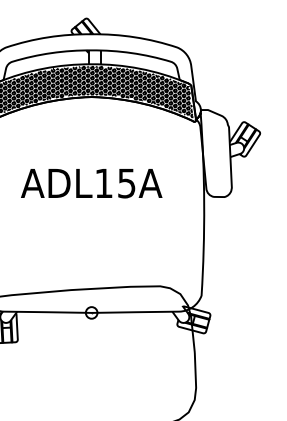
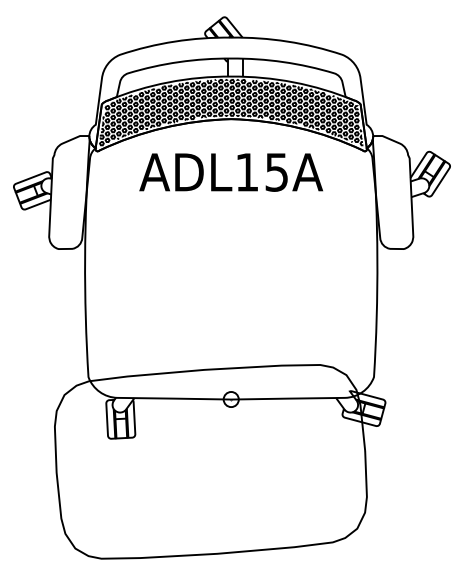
text: (91, 183) -> (230, 172), moved

